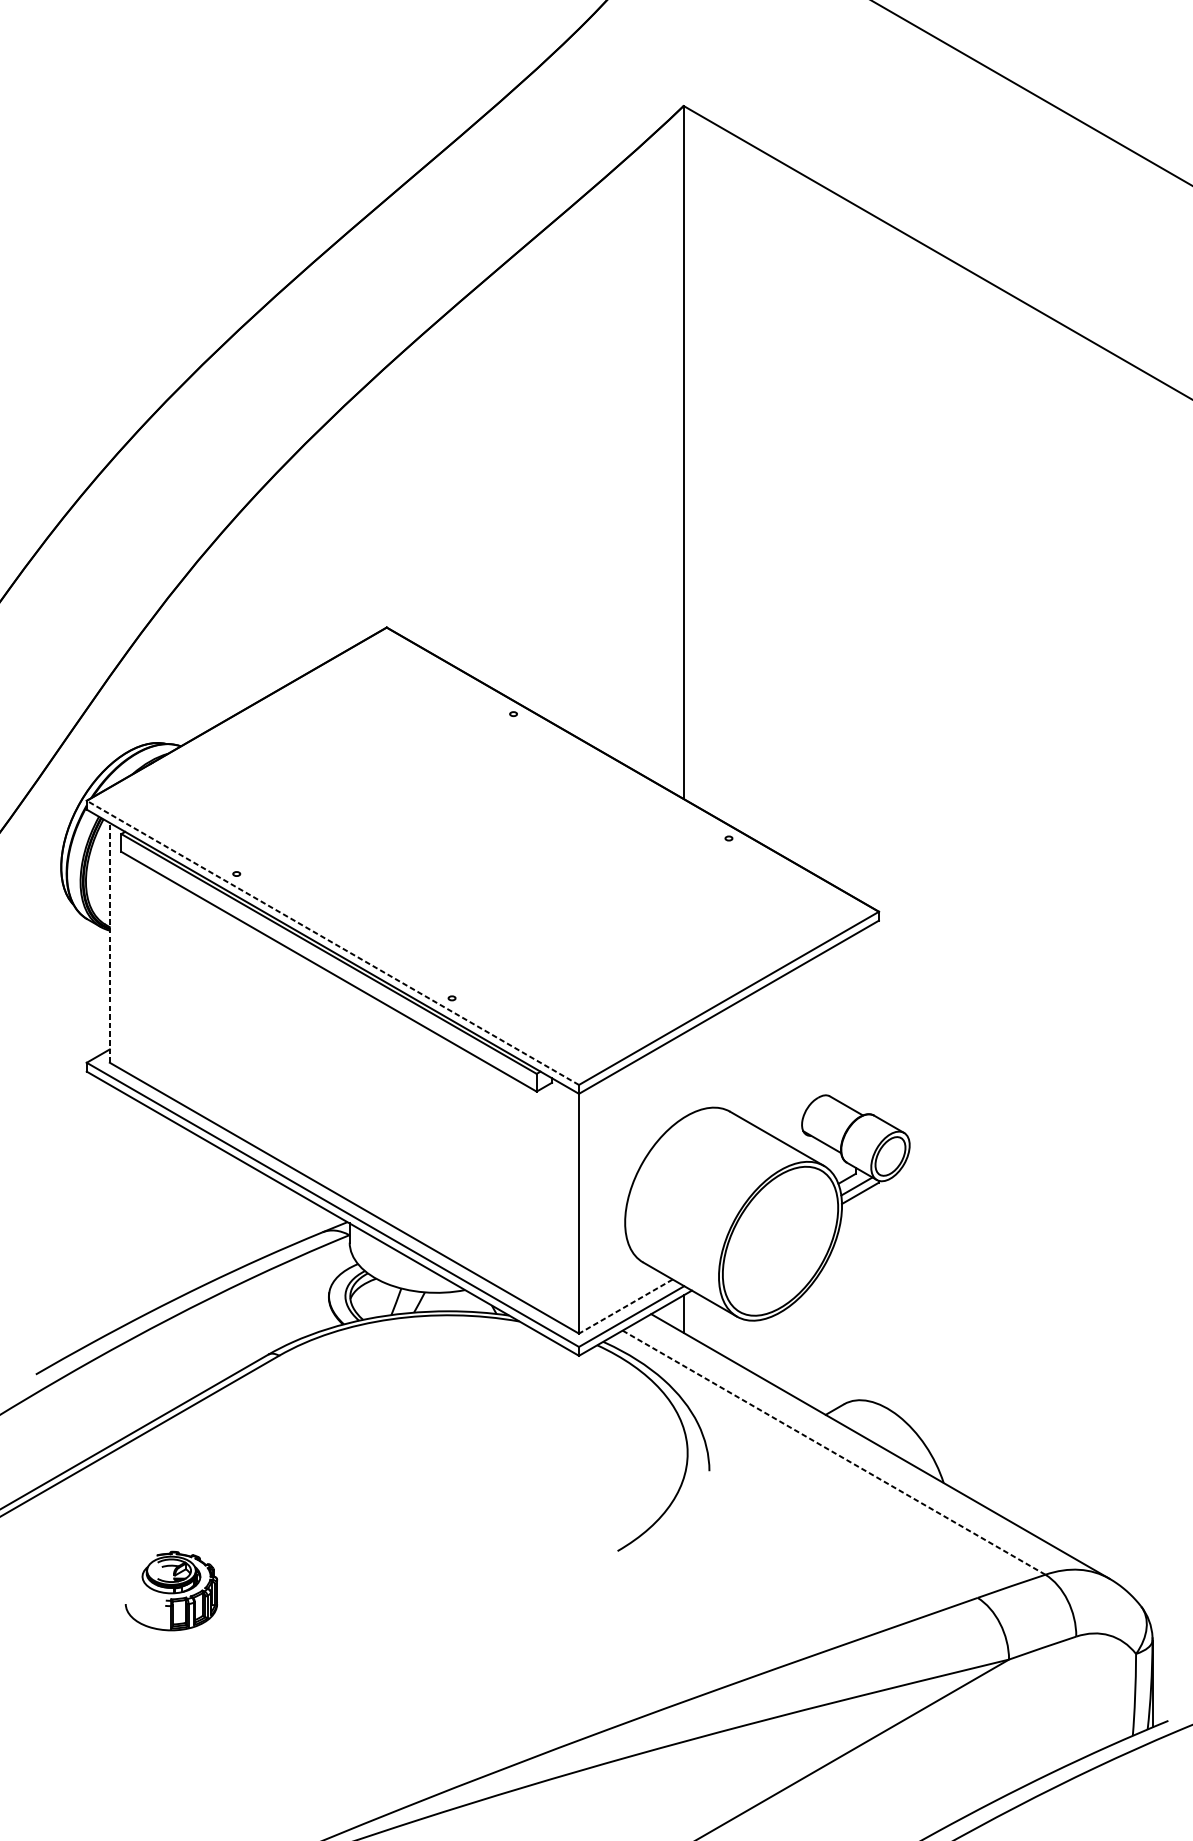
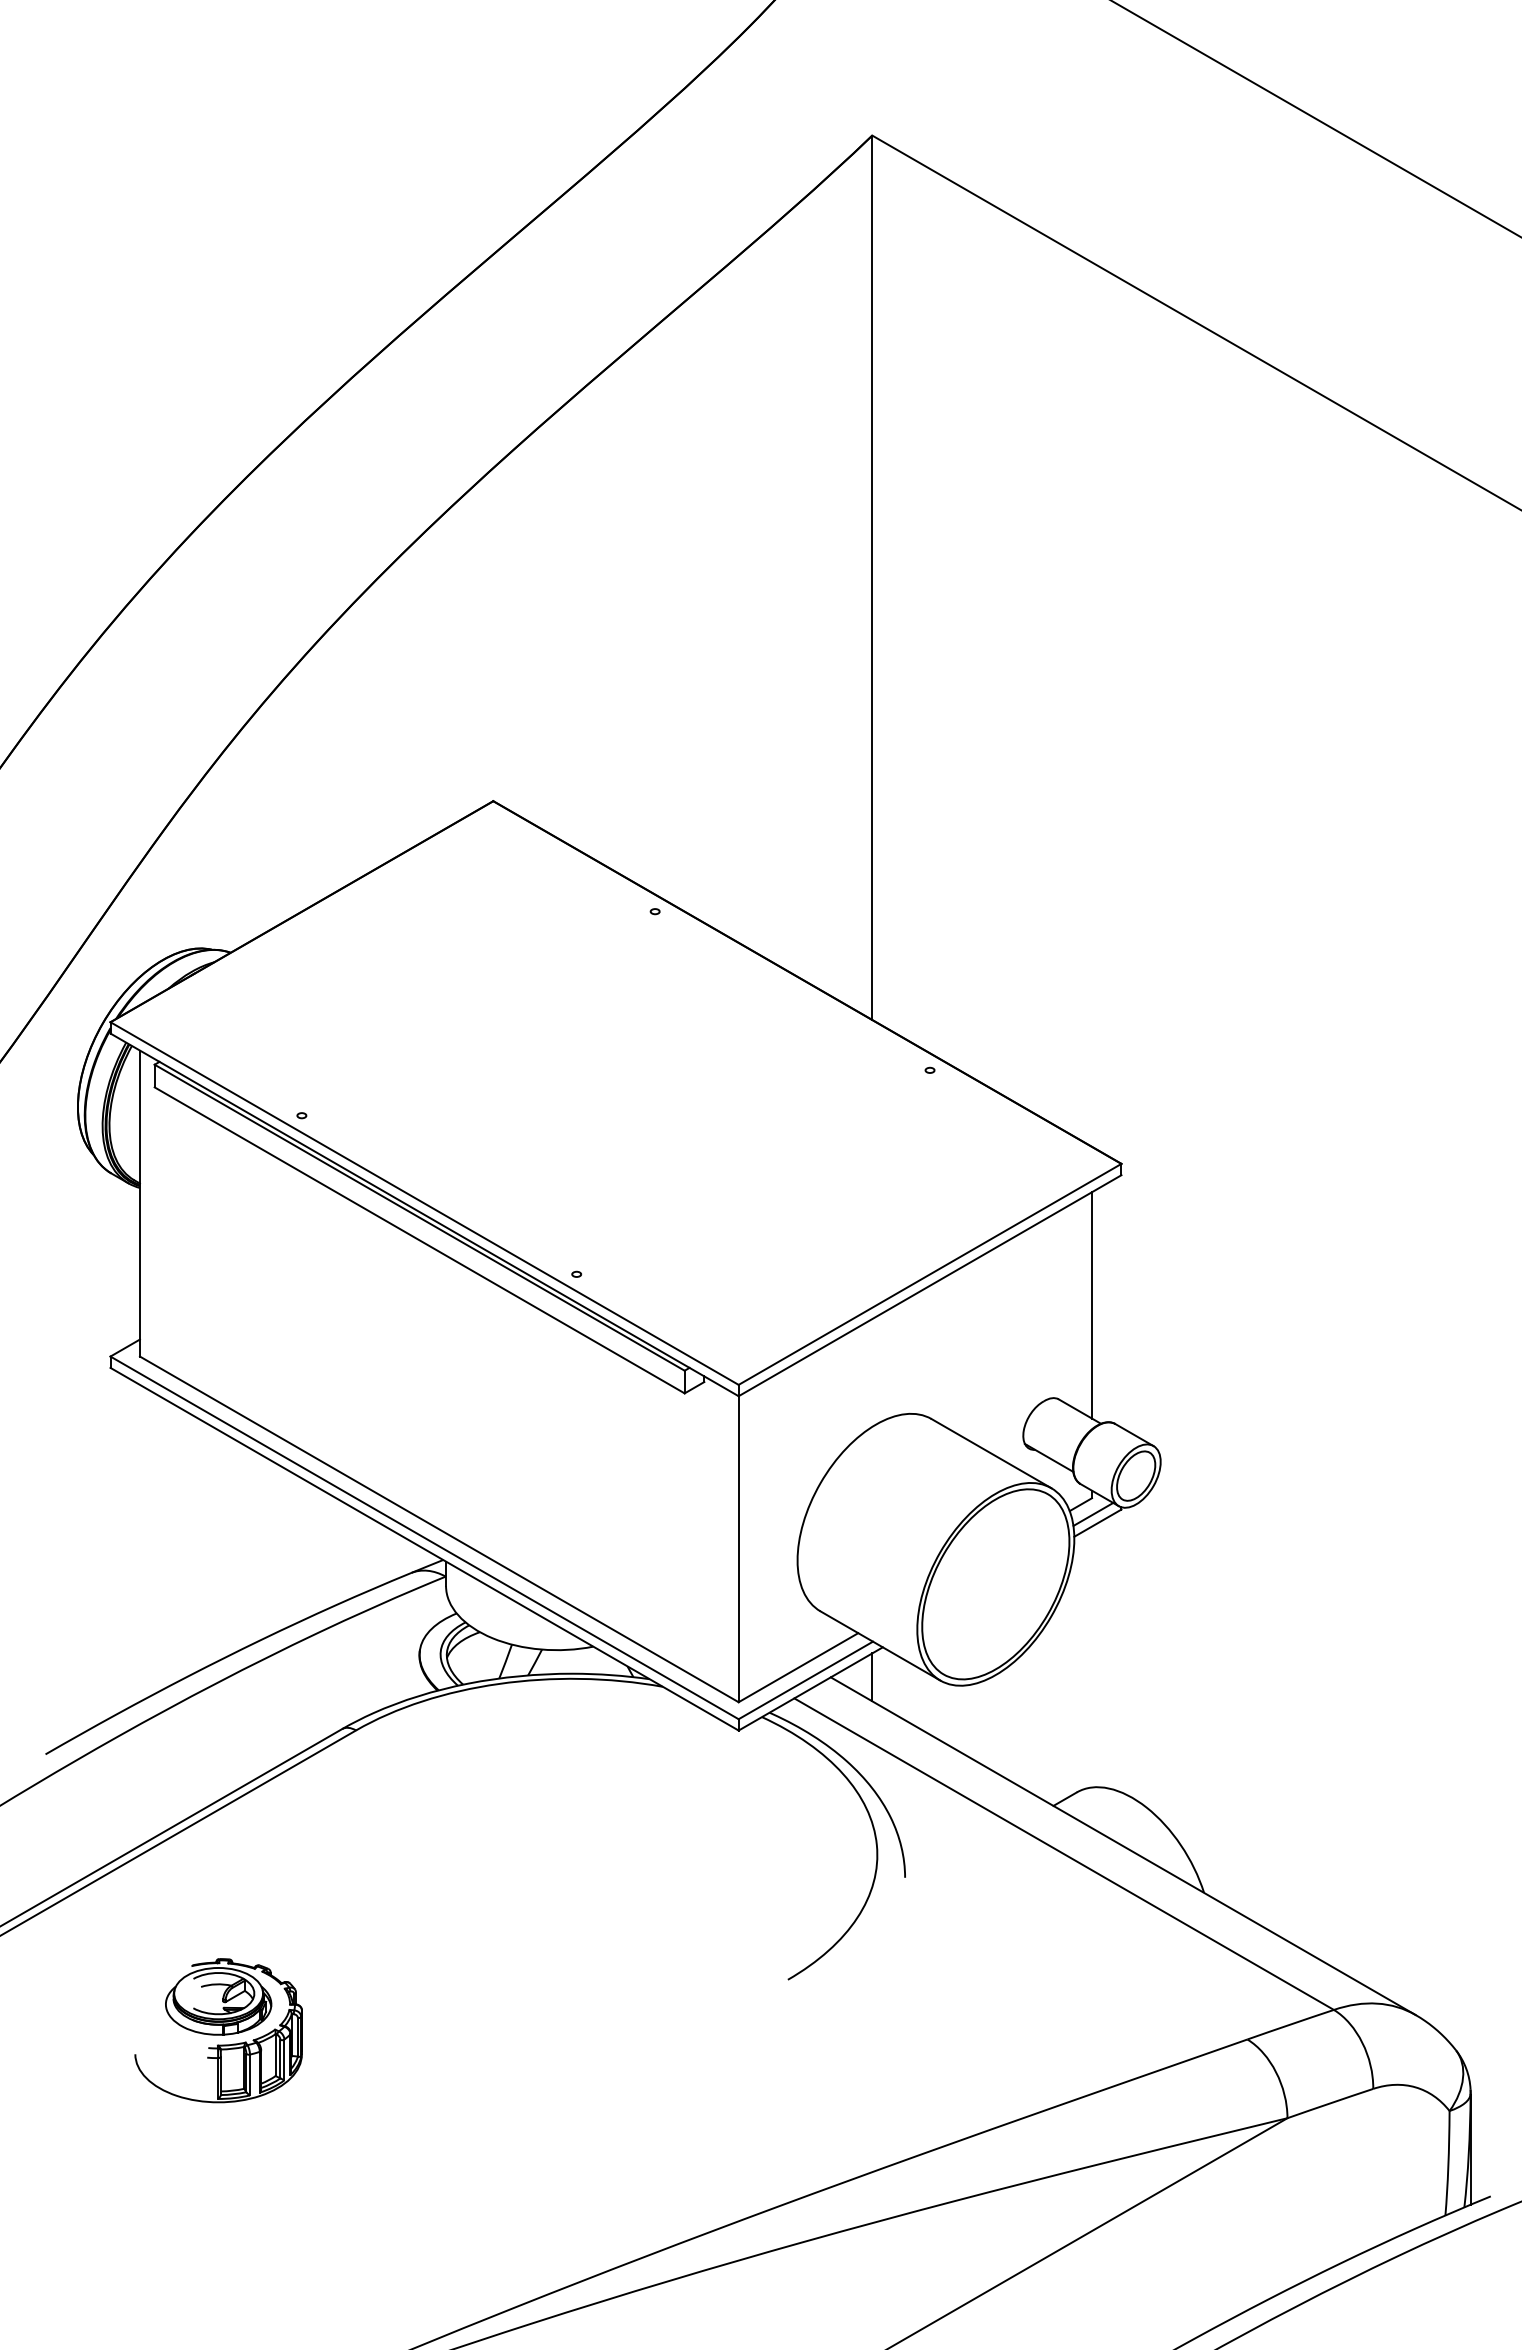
line: (109, 942) -> (139, 1203), dashed -> solid
line: (332, 942) -> (424, 1203), dashed -> solid
line: (856, 1022) -> (1092, 1305), added
line: (625, 1306) -> (798, 1667), dashed -> solid
line: (834, 1452) -> (1064, 1854), dashed -> solid
part: (171, 1590) -> (218, 2030), size x1.43

